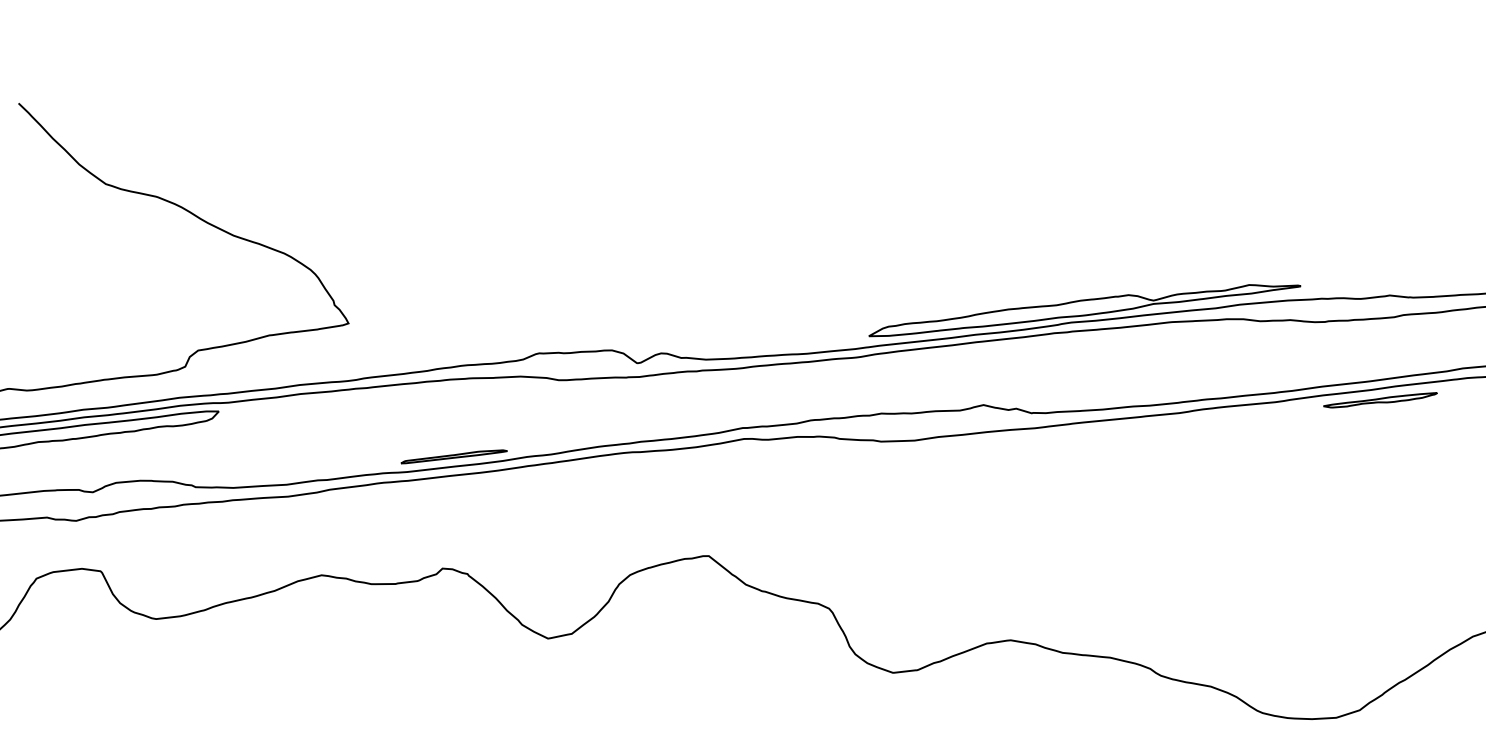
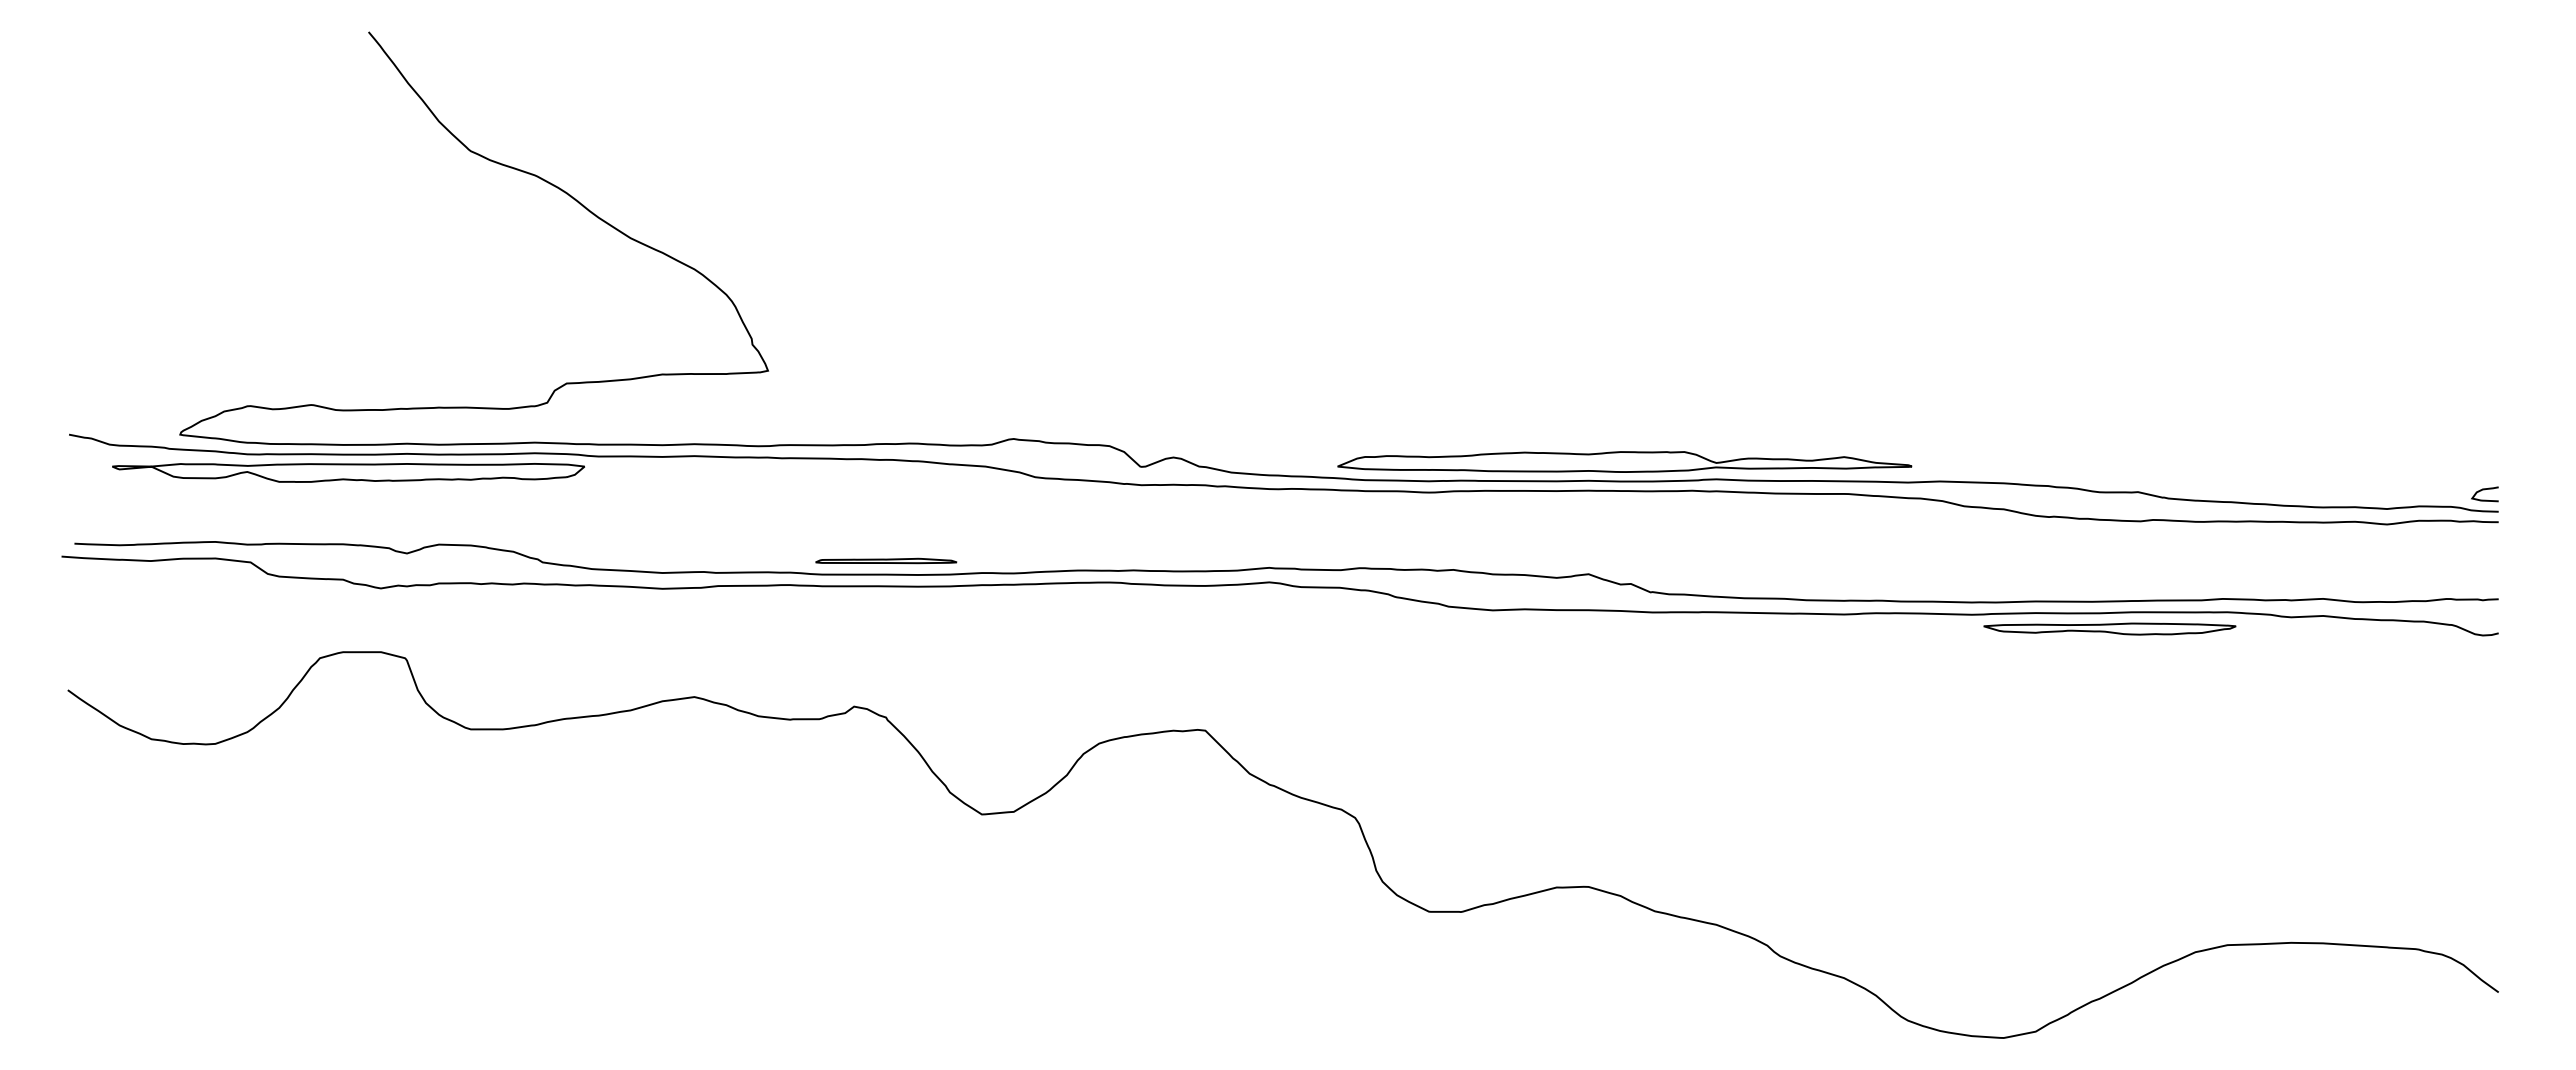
part: (1084, 307) -> (1624, 461), moved
part: (1380, 400) -> (2109, 628), size x1.67

